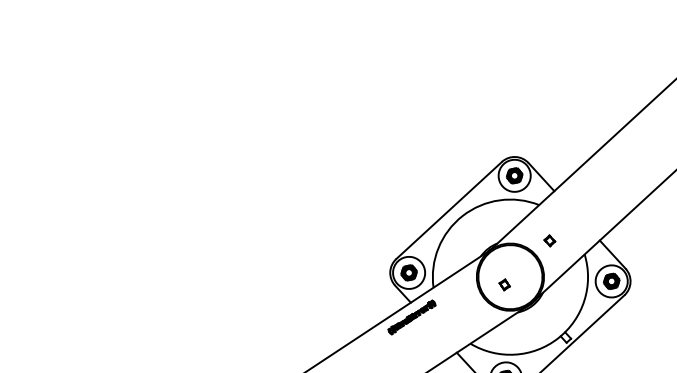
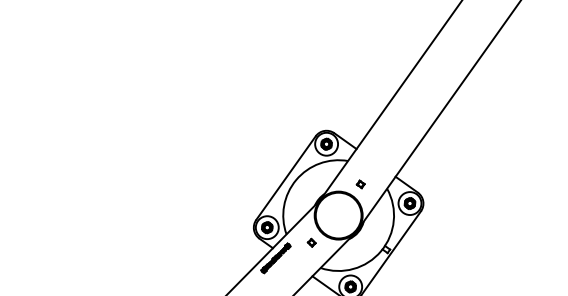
part: (504, 284) -> (311, 242), moved

